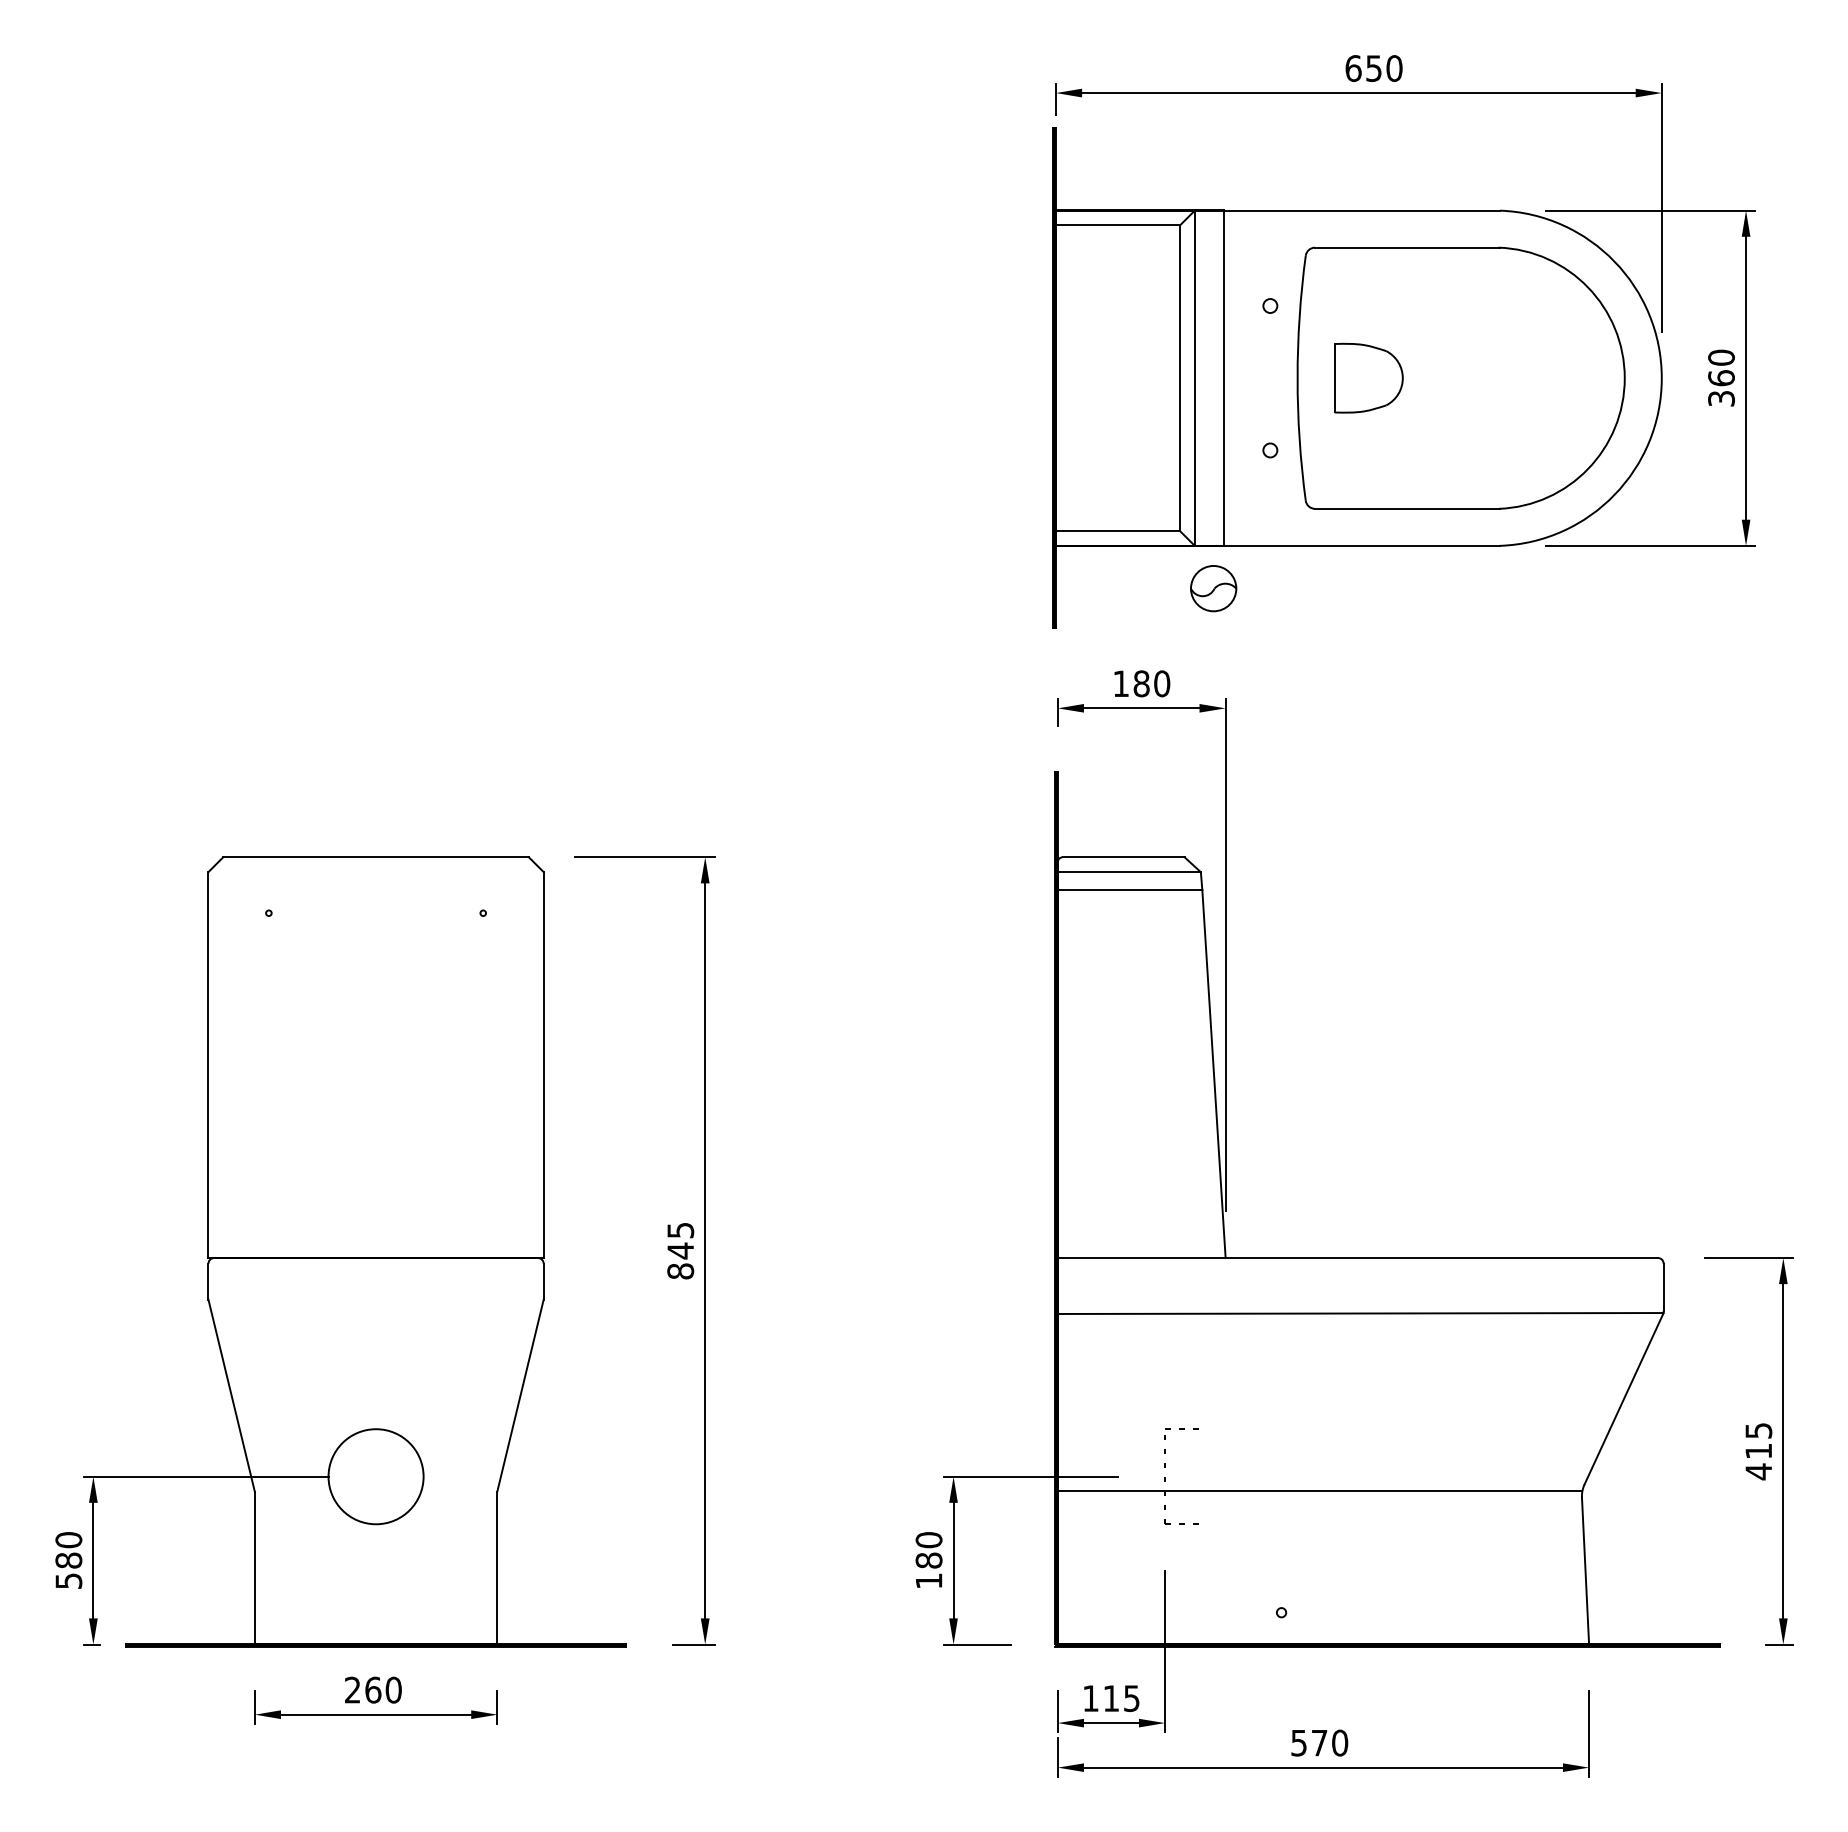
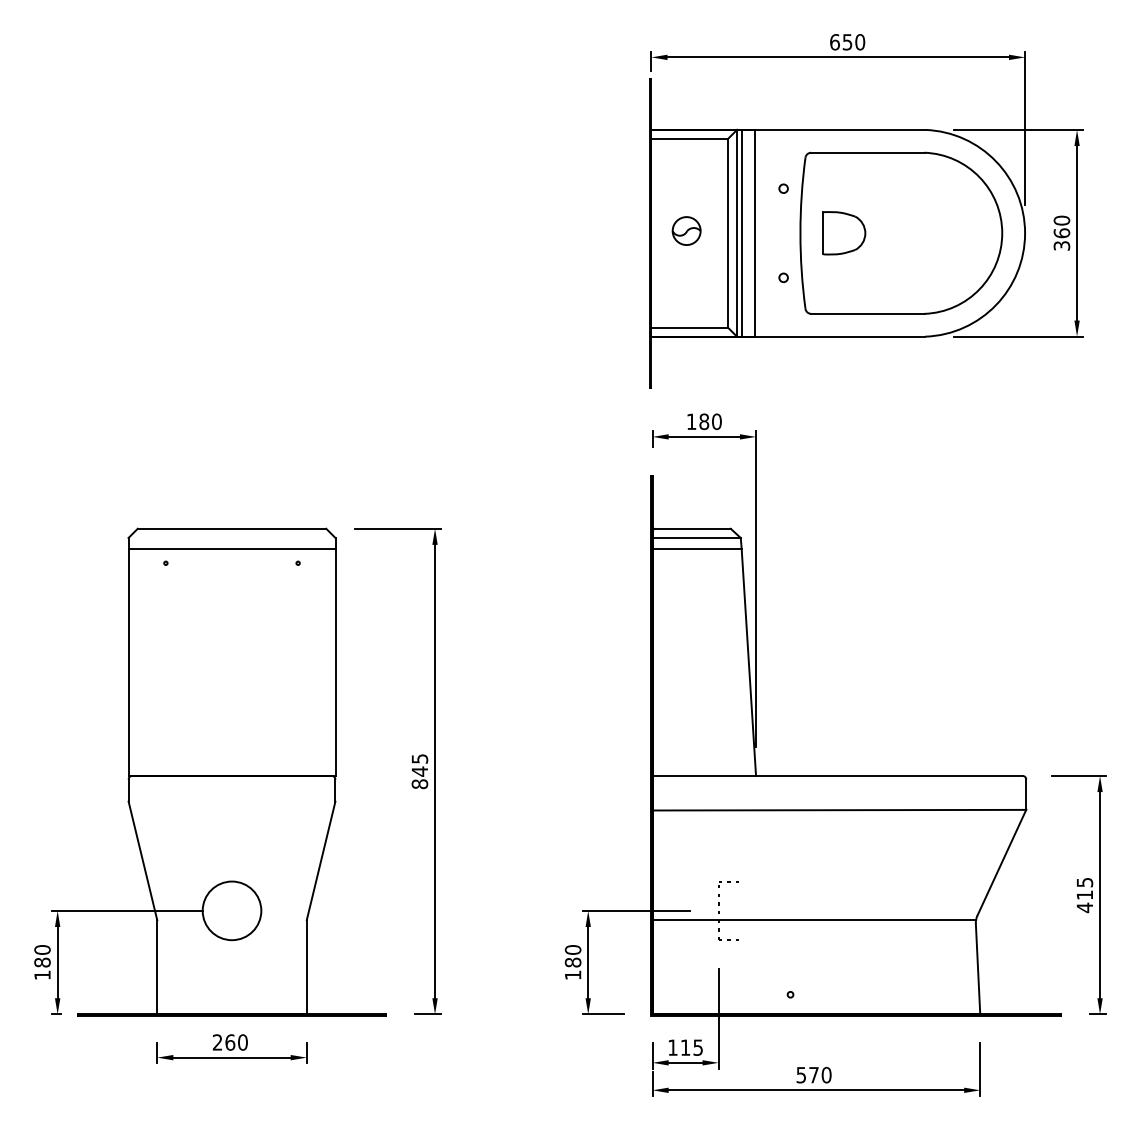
line: (1202, 376) -> (741, 232), added
part: (1213, 587) -> (686, 230), moved
line: (375, 889) -> (231, 548), added
text: (68, 1579) -> (42, 974), 580 -> 180

